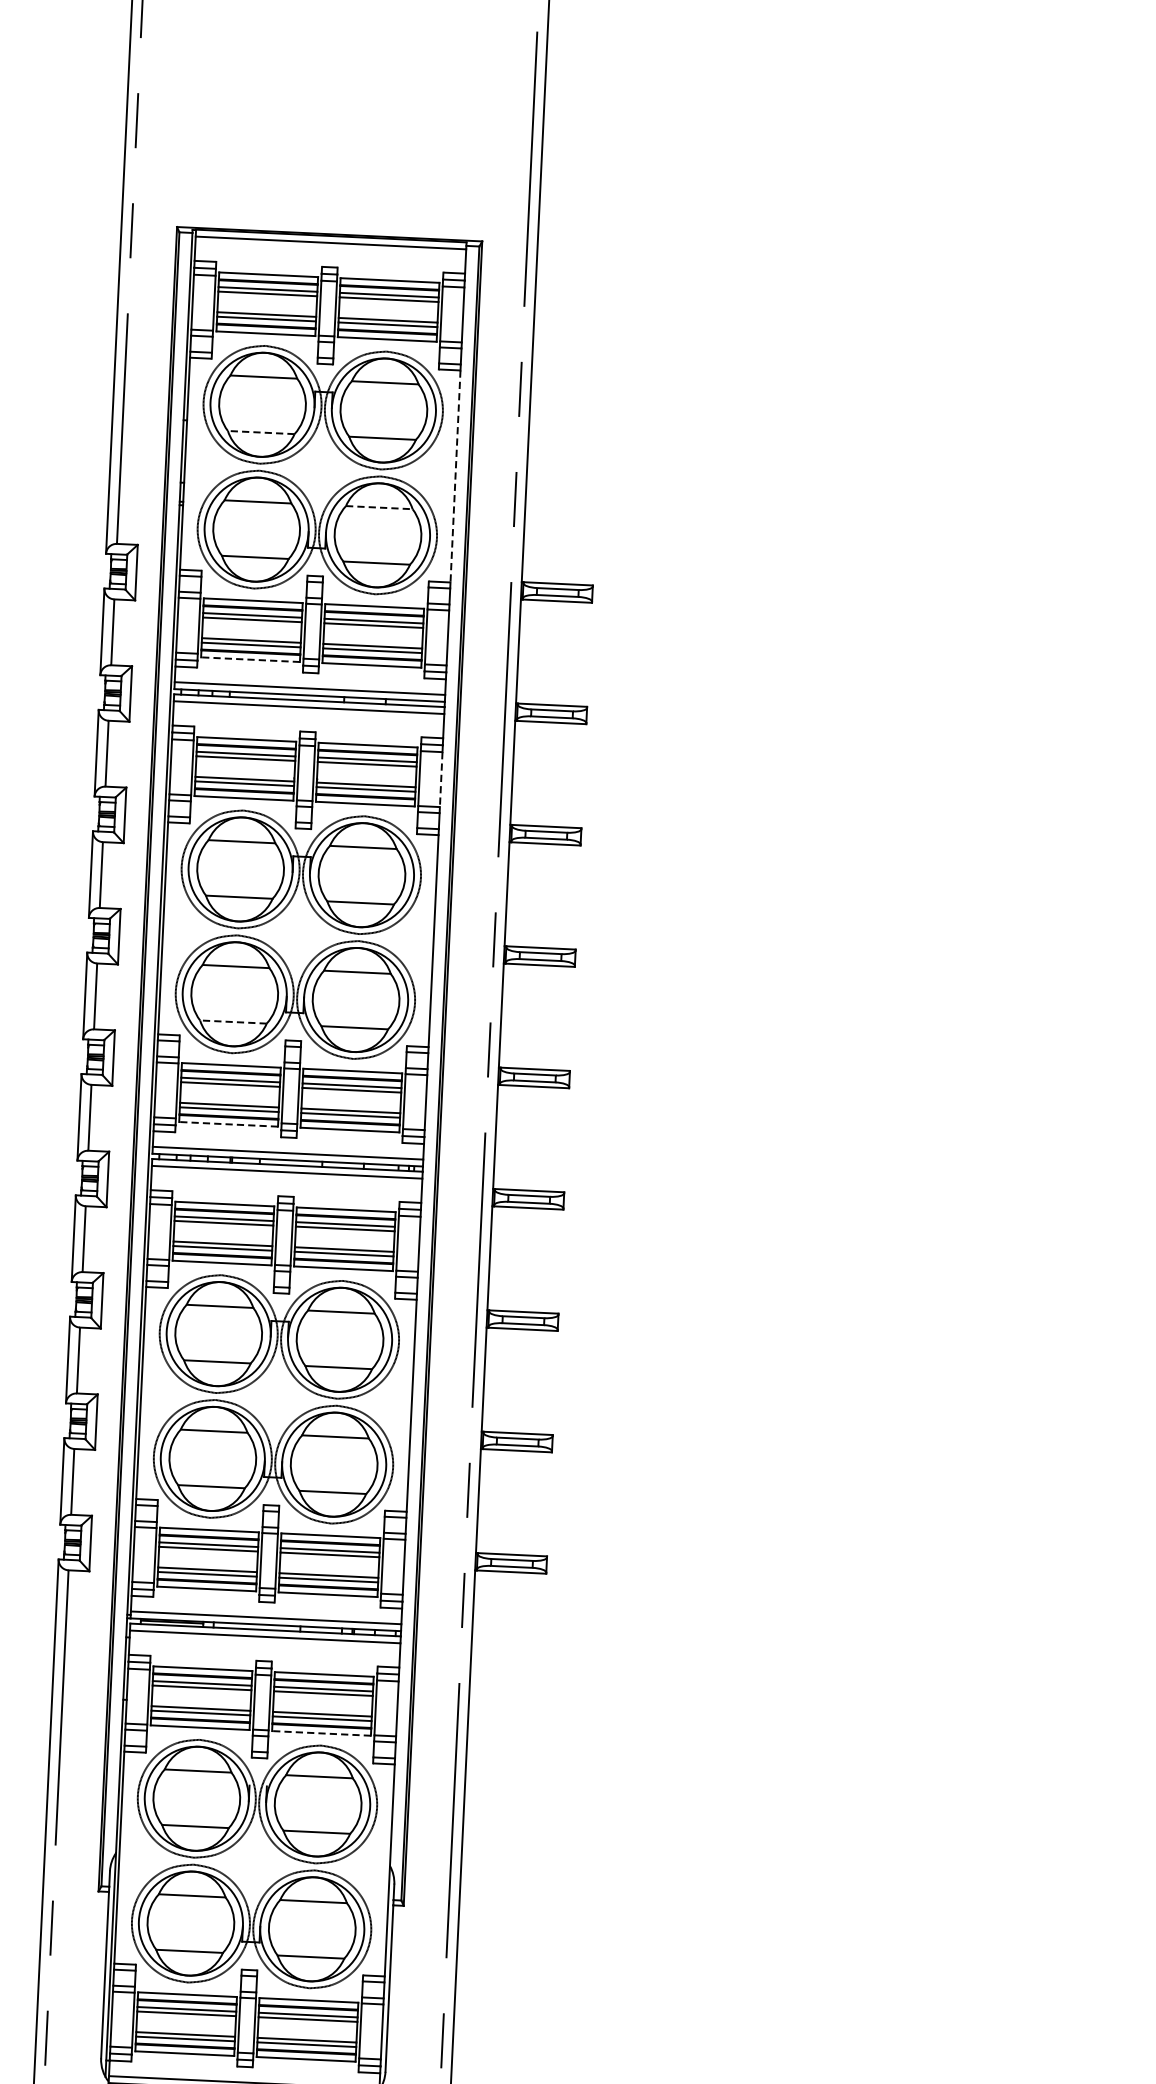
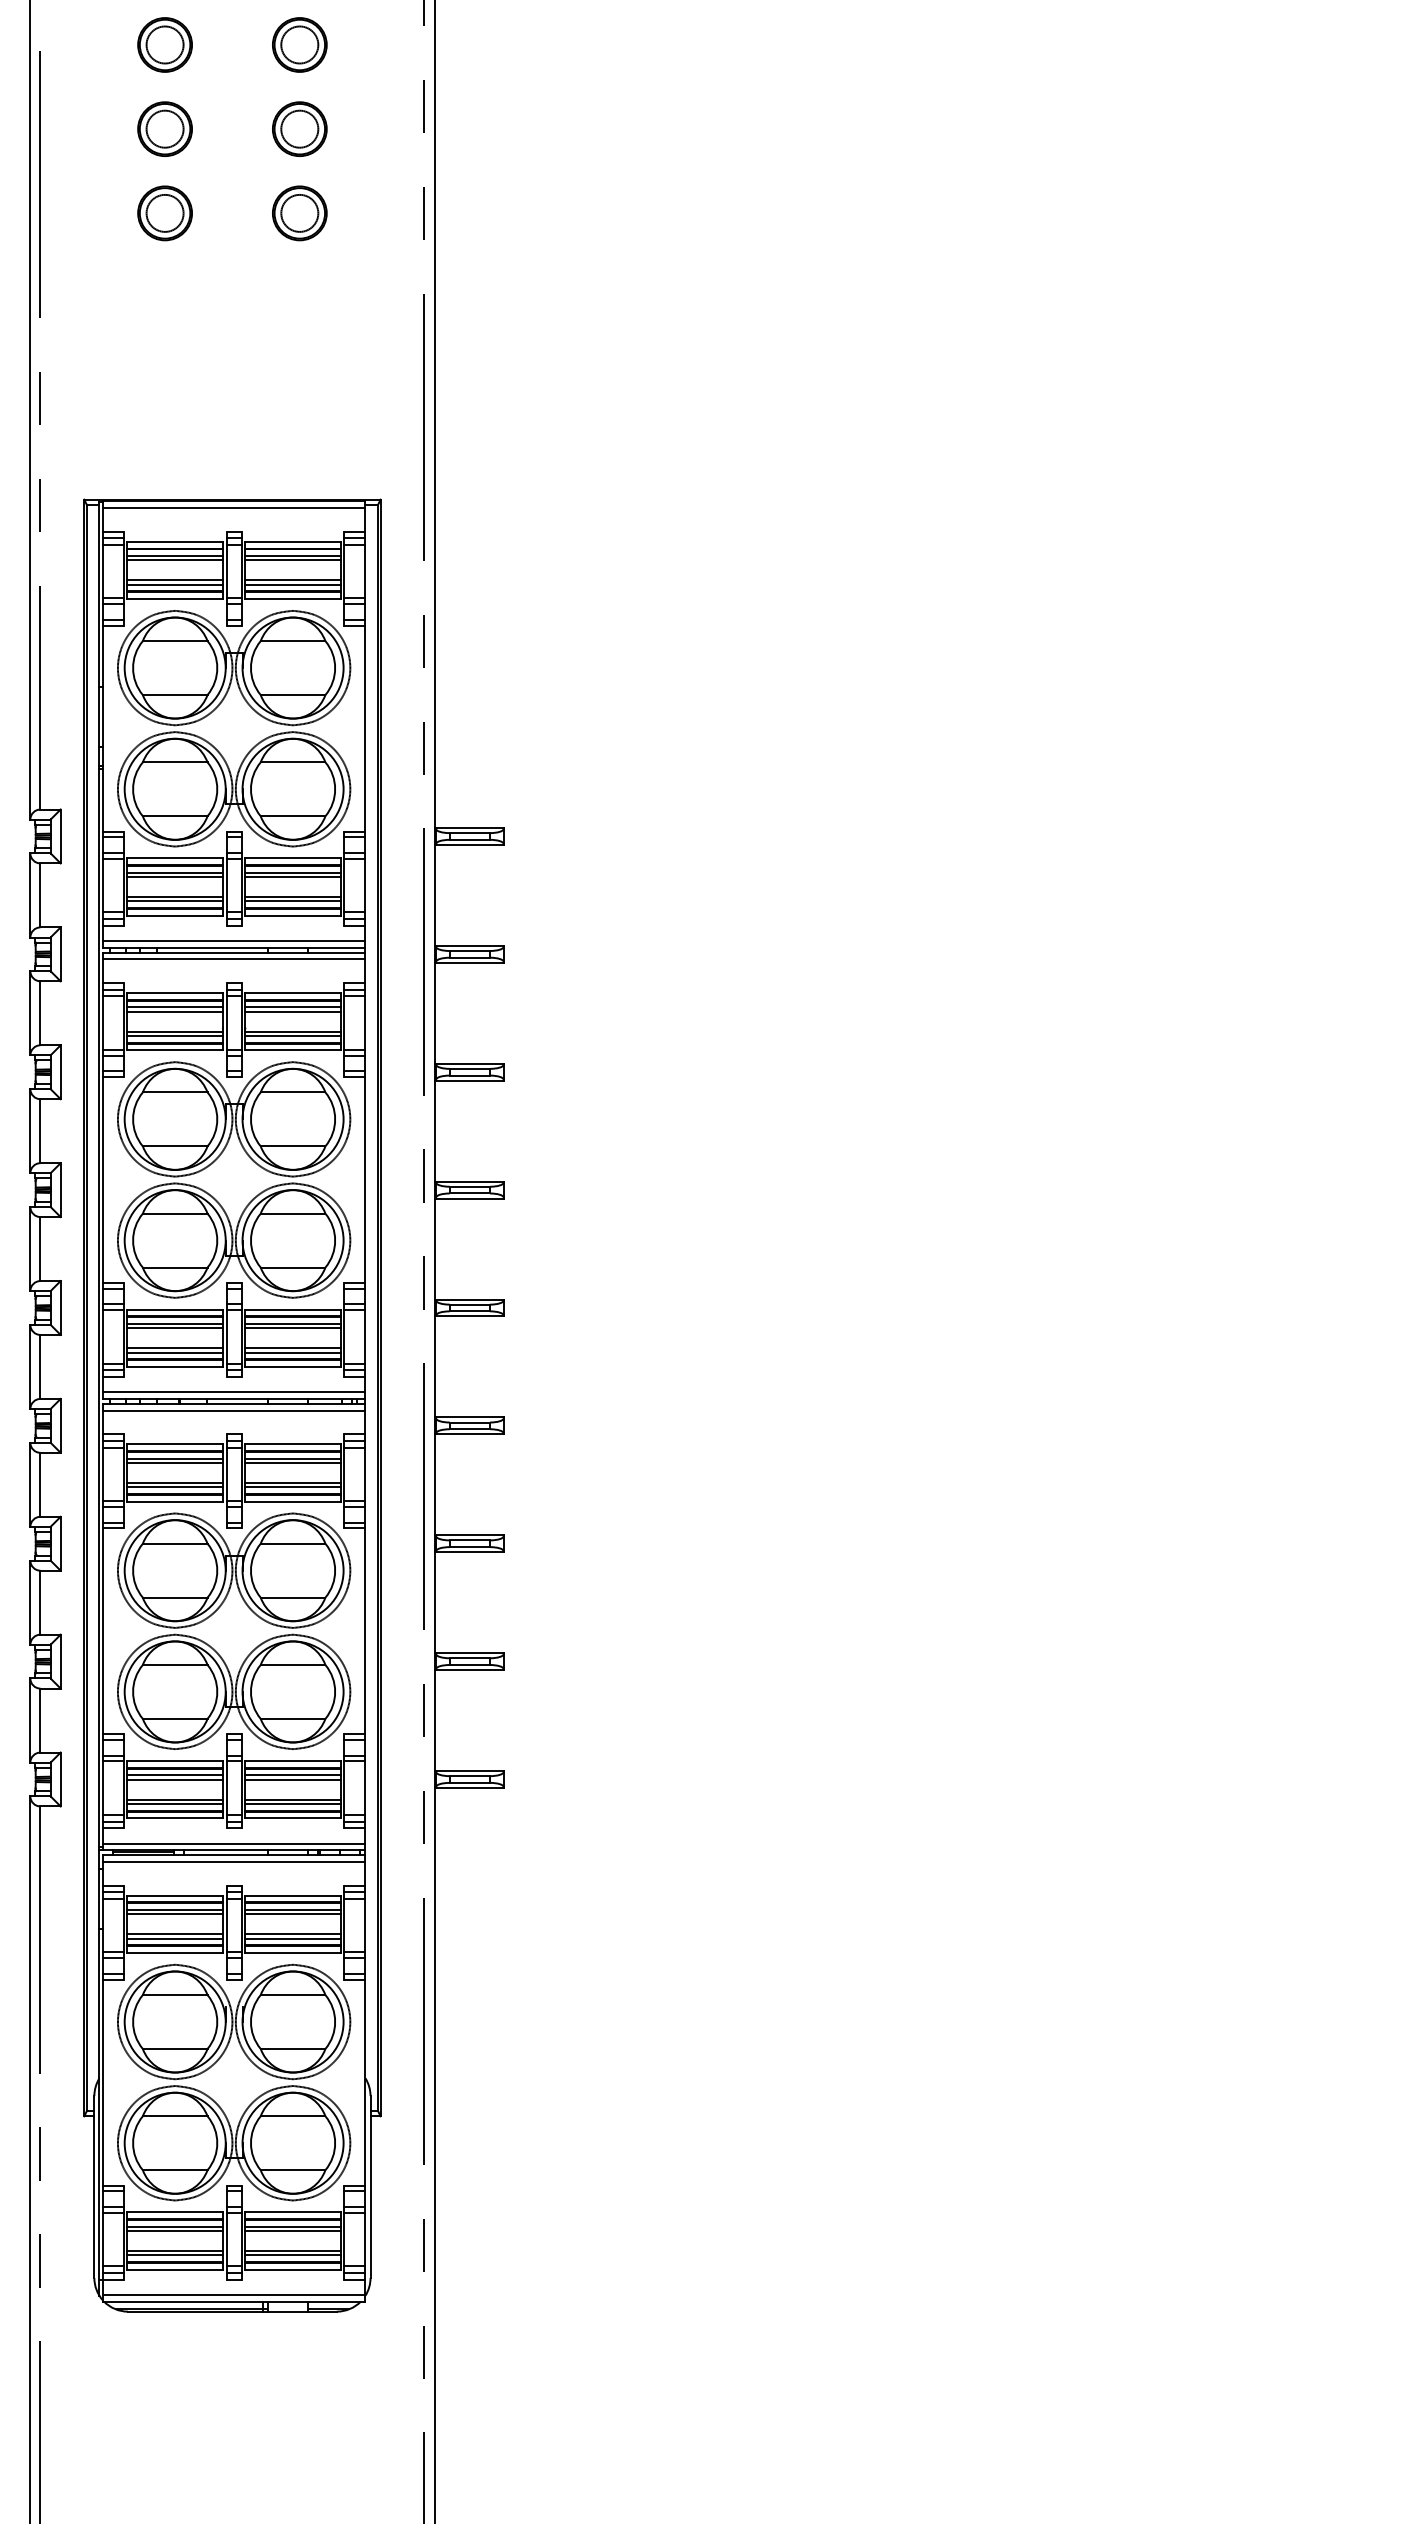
line: (260, 433) -> (174, 695), dashed -> solid
line: (455, 476) -> (365, 728), dashed -> solid
line: (379, 507) -> (293, 762), dashed -> solid
line: (250, 659) -> (175, 915), dashed -> solid
line: (441, 779) -> (365, 1023), dashed -> solid
line: (232, 1021) -> (174, 1267), dashed -> solid
line: (228, 1123) -> (175, 1366), dashed -> solid
line: (321, 1732) -> (293, 1952), dashed -> solid

